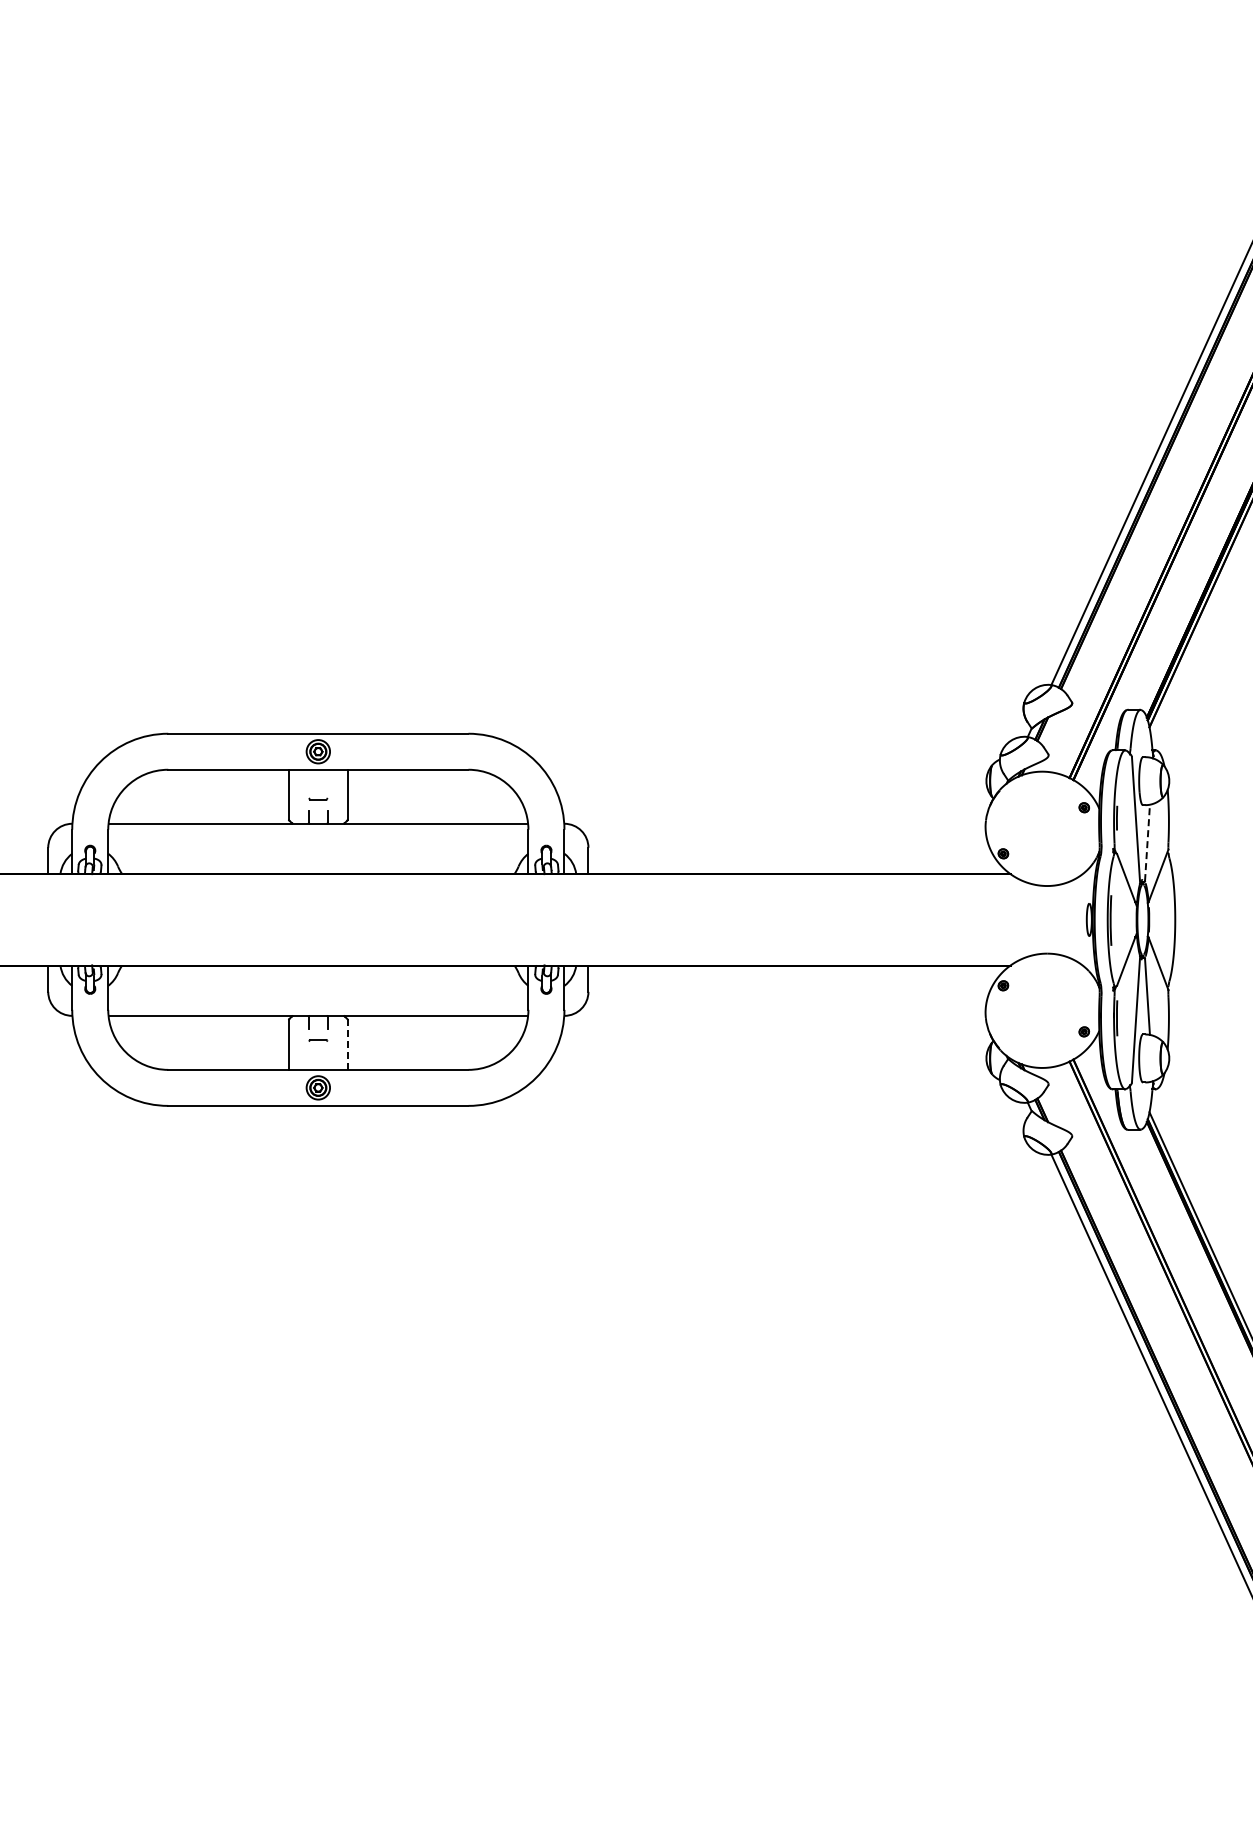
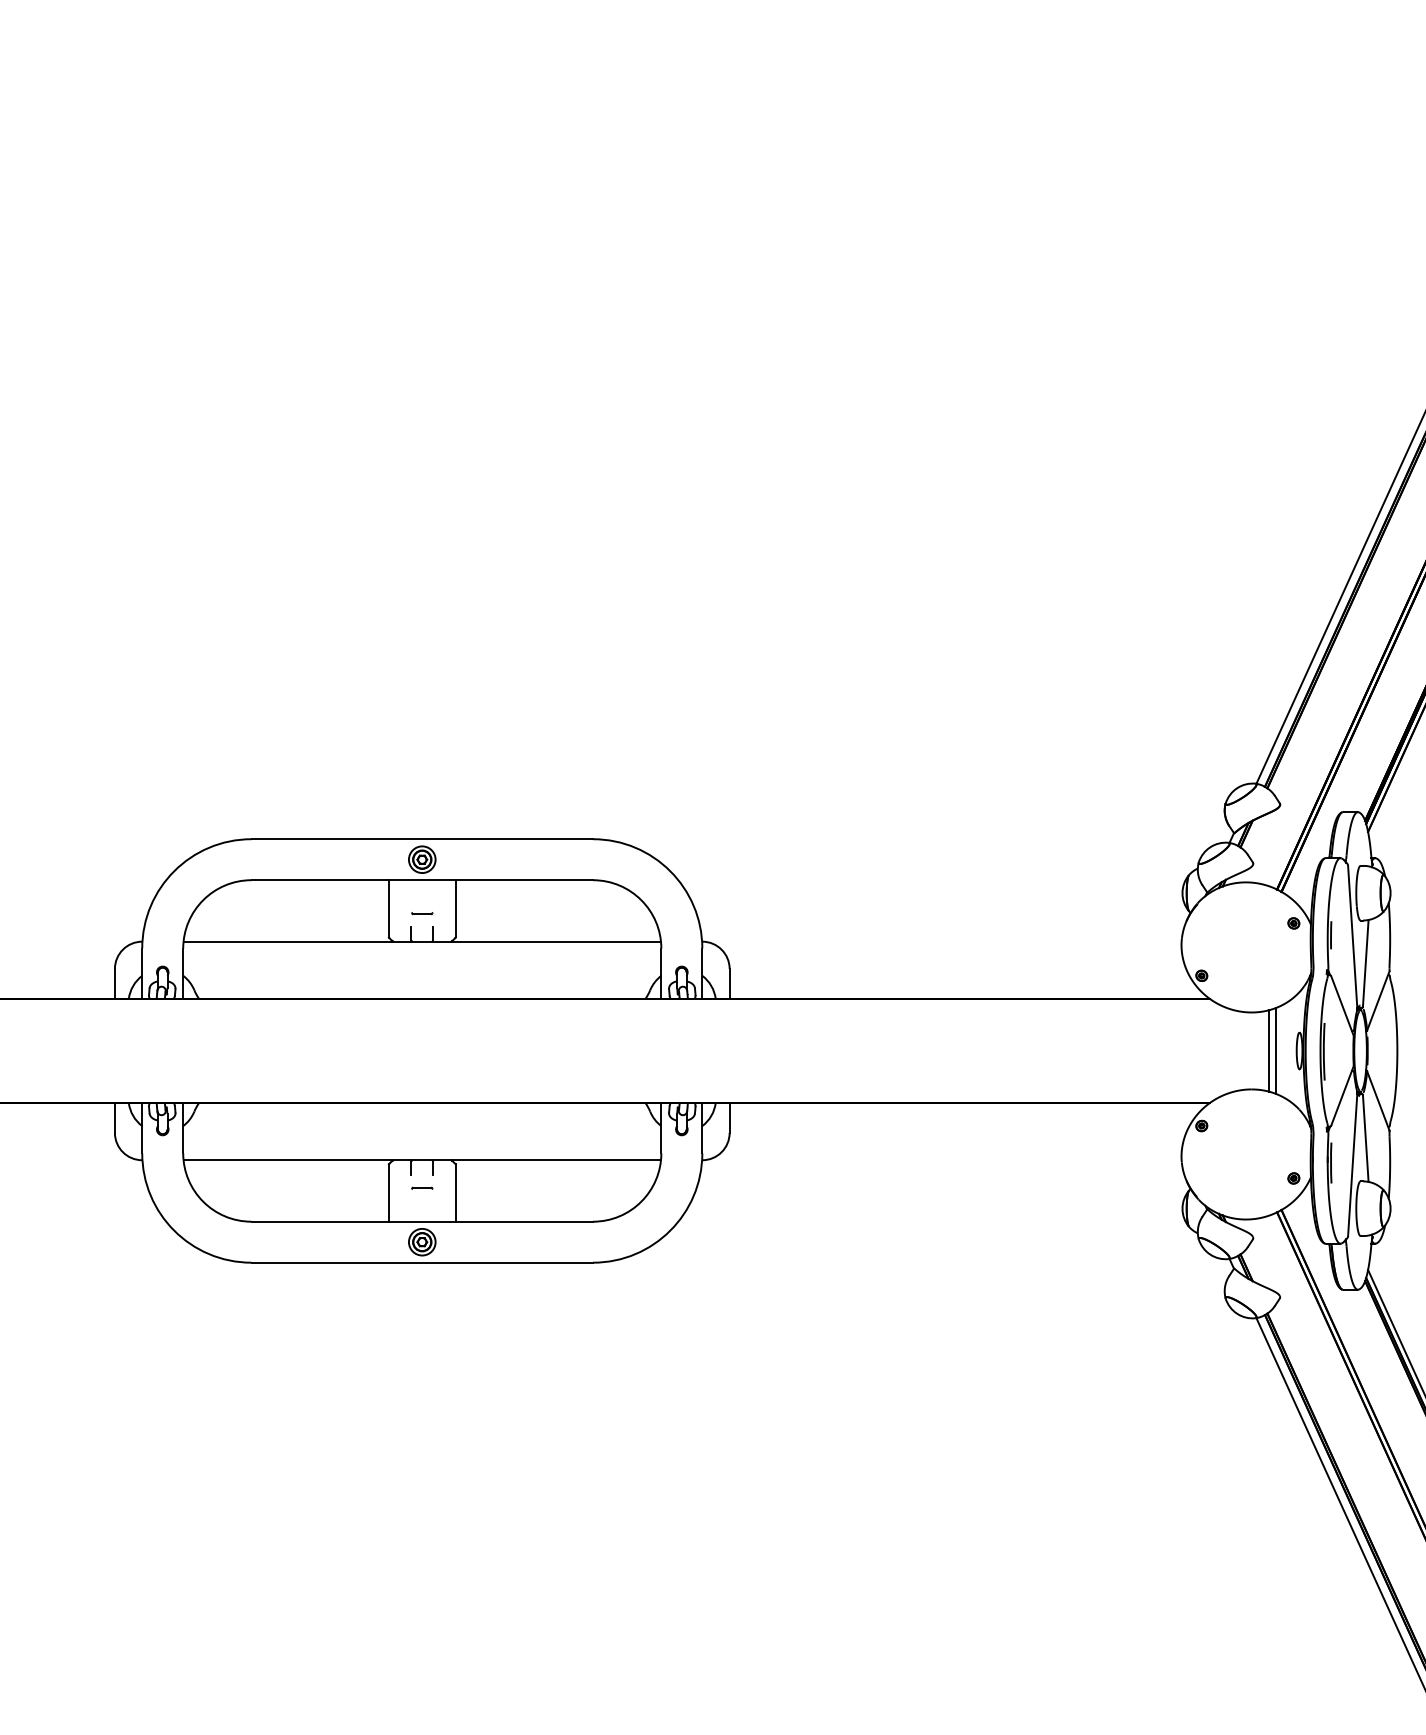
line: (1147, 842) -> (1365, 962), dashed -> solid
line: (1062, 919) -> (1269, 1050), added
line: (1068, 919) -> (1275, 1050), added
line: (347, 1045) -> (455, 1193), dashed -> solid

